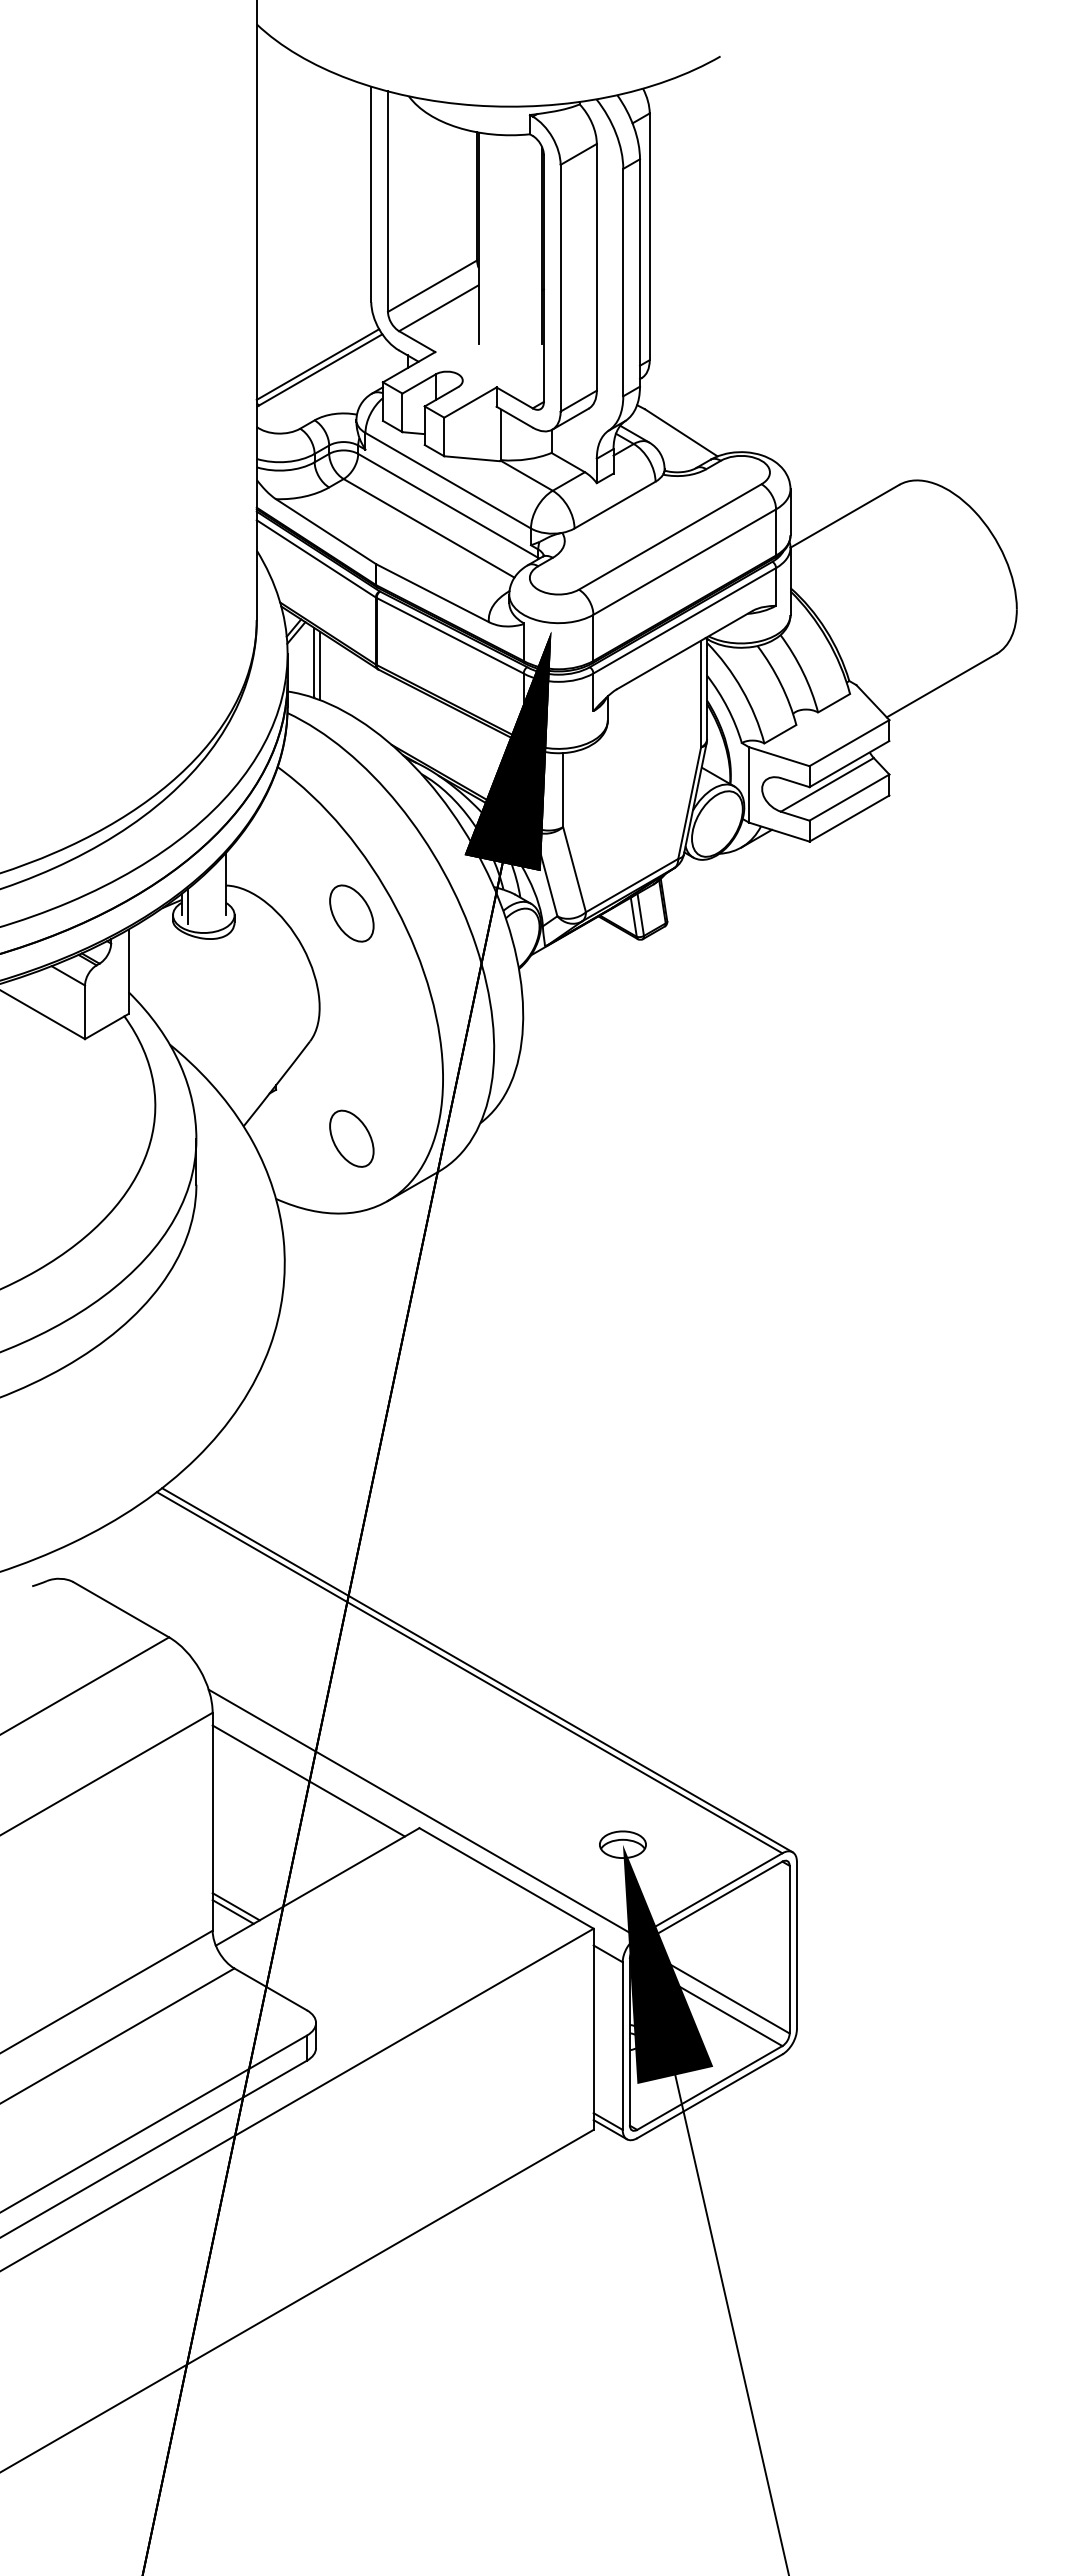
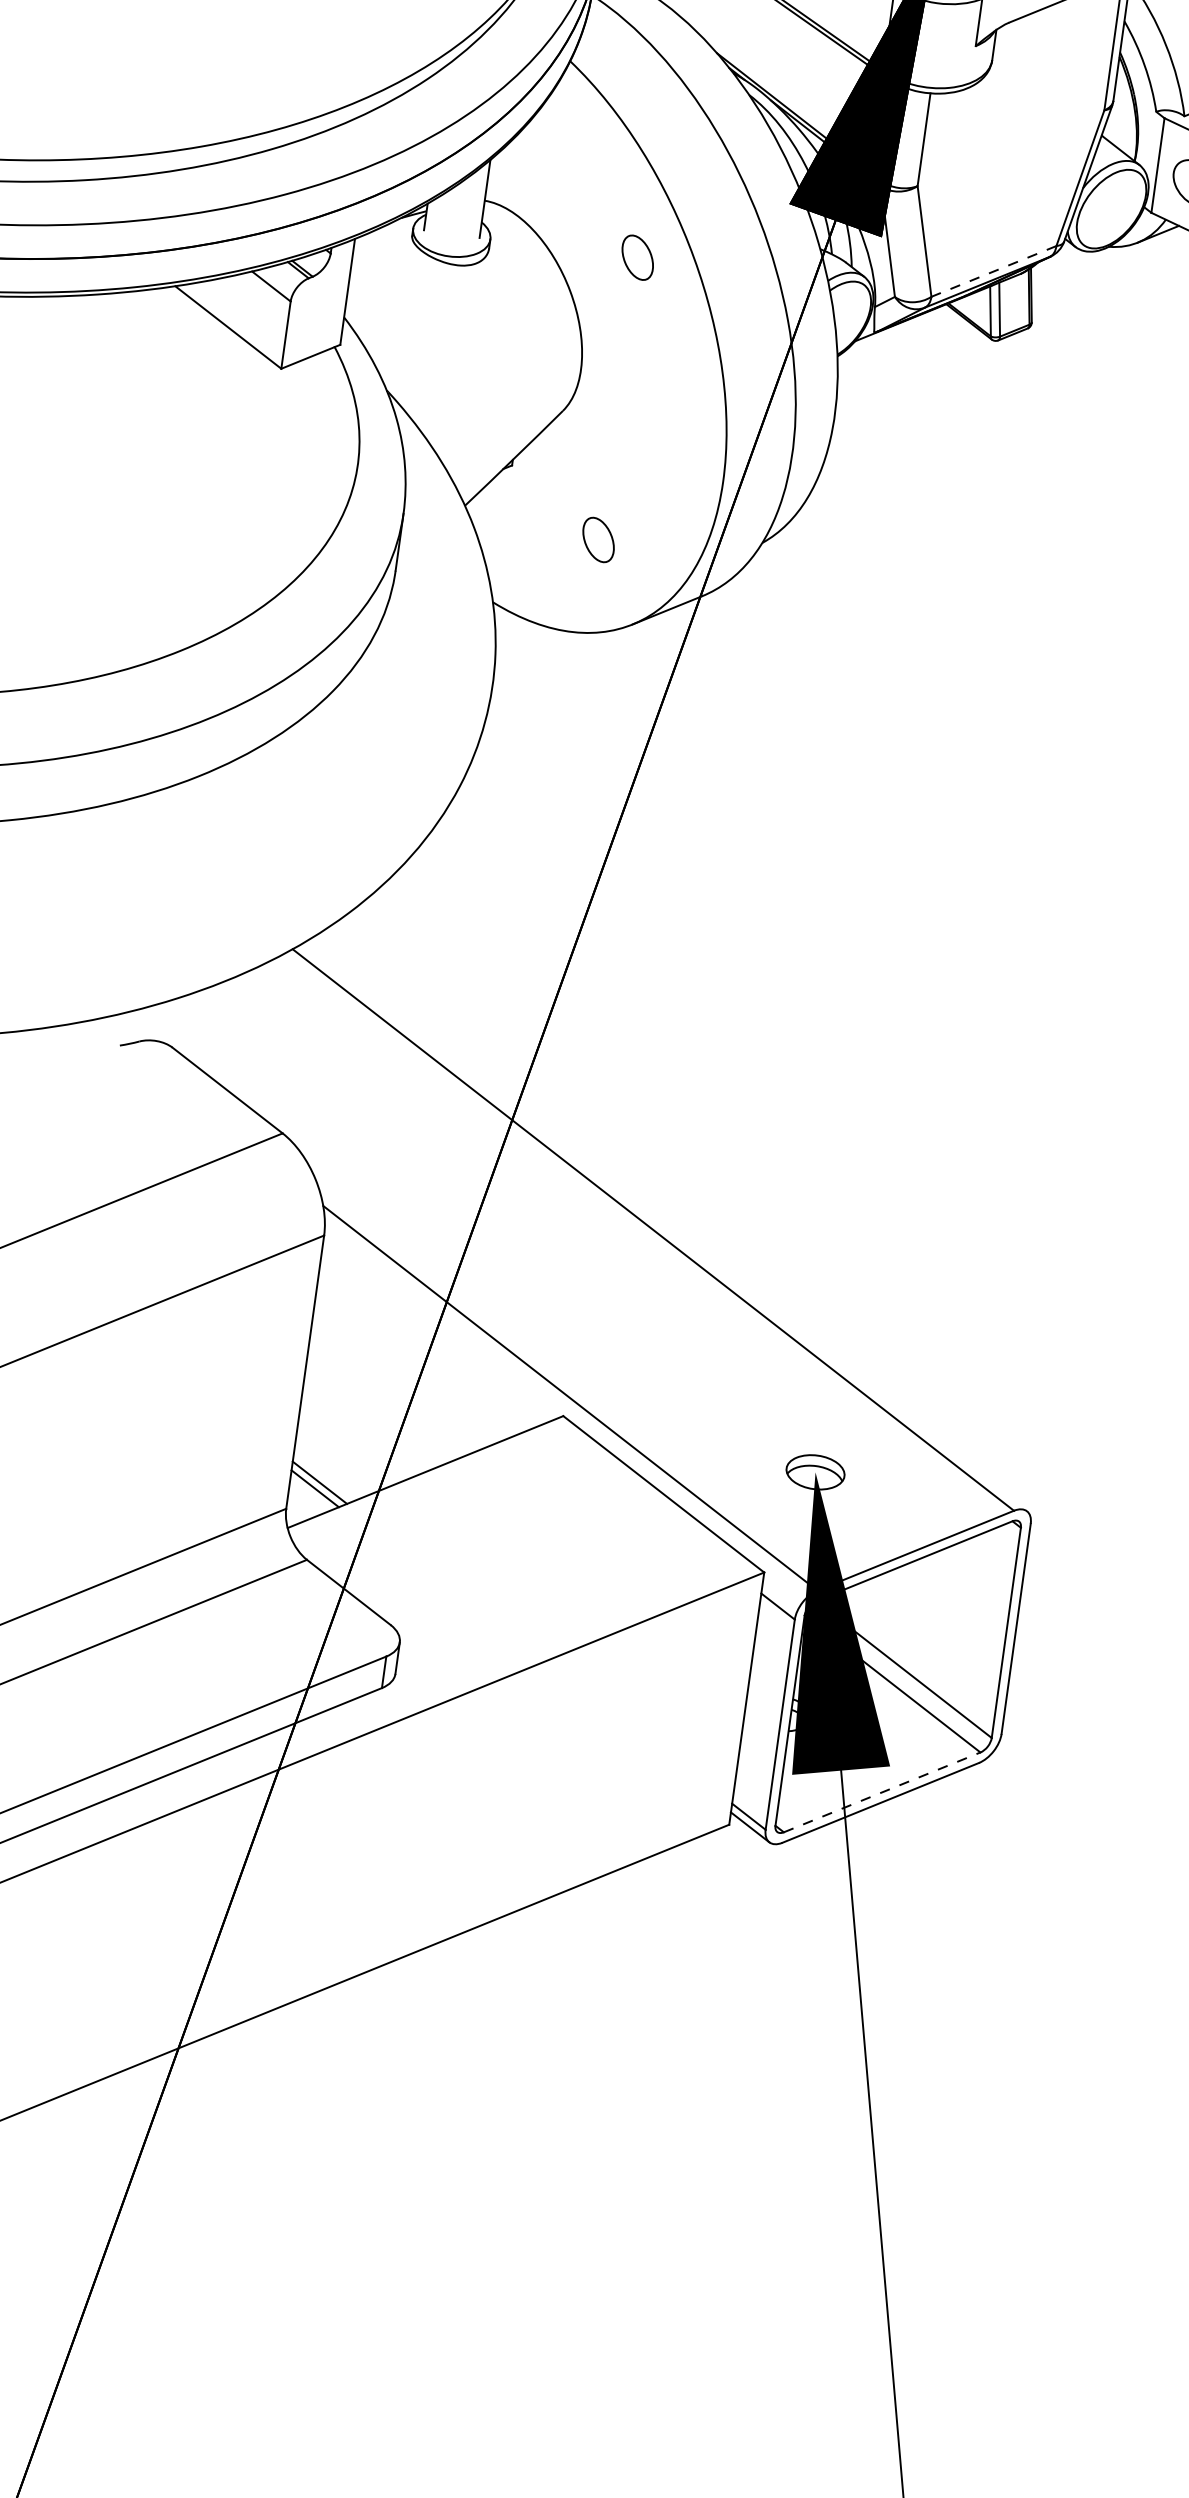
line: (631, 885) -> (993, 271), solid -> dashed
line: (188, 906) -> (434, 220), removed
part: (351, 913) -> (637, 257), size x0.6
part: (351, 1138) -> (598, 539), size x0.6
line: (477, 1670) -> (663, 1228), removed
line: (308, 1780) -> (432, 1337), removed
line: (709, 2087) -> (881, 1791), solid -> dashed

